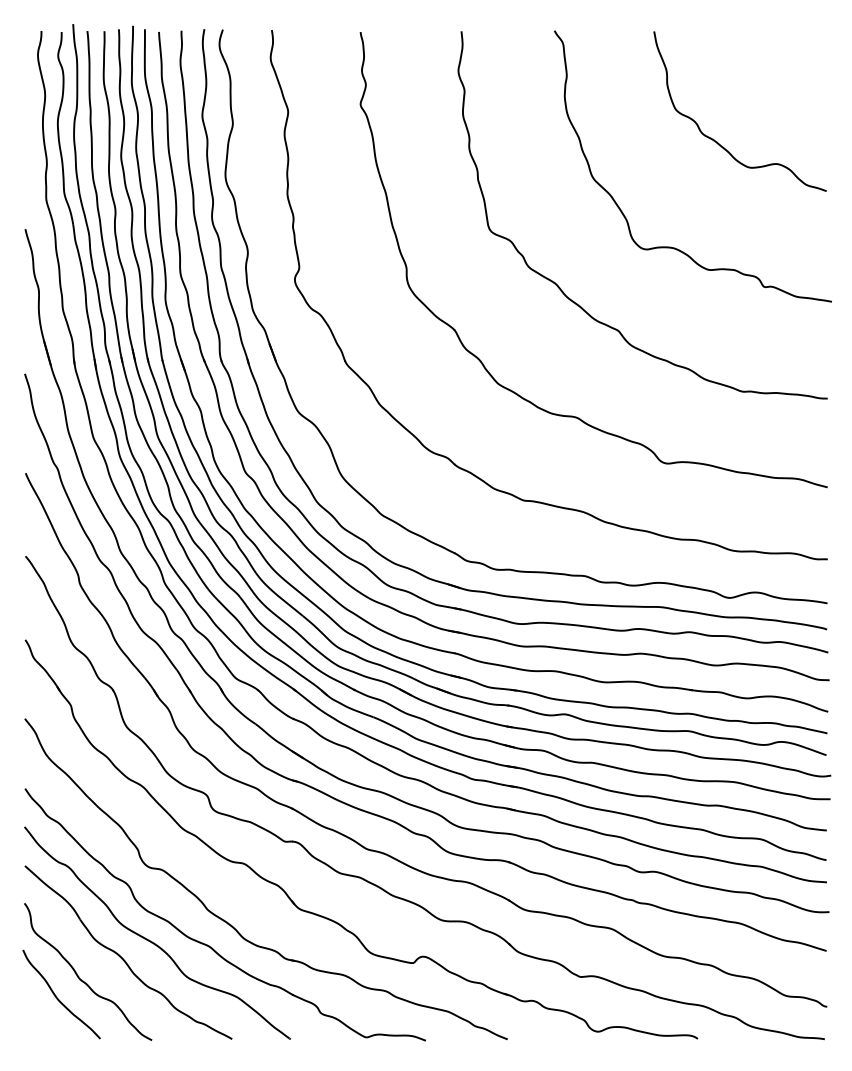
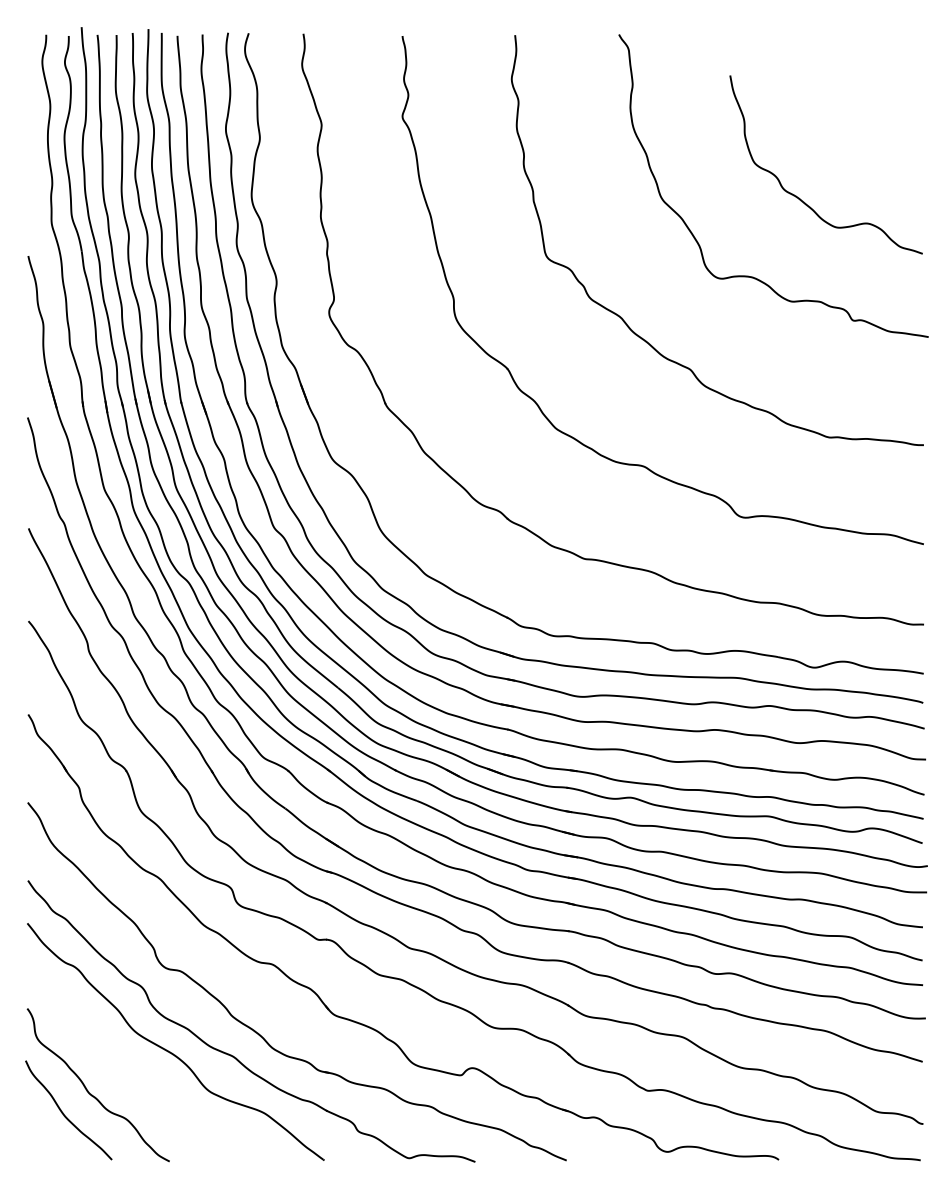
curve: (717, 141) -> (800, 198), moved
part: (122, 957) -> (136, 1069), removed

